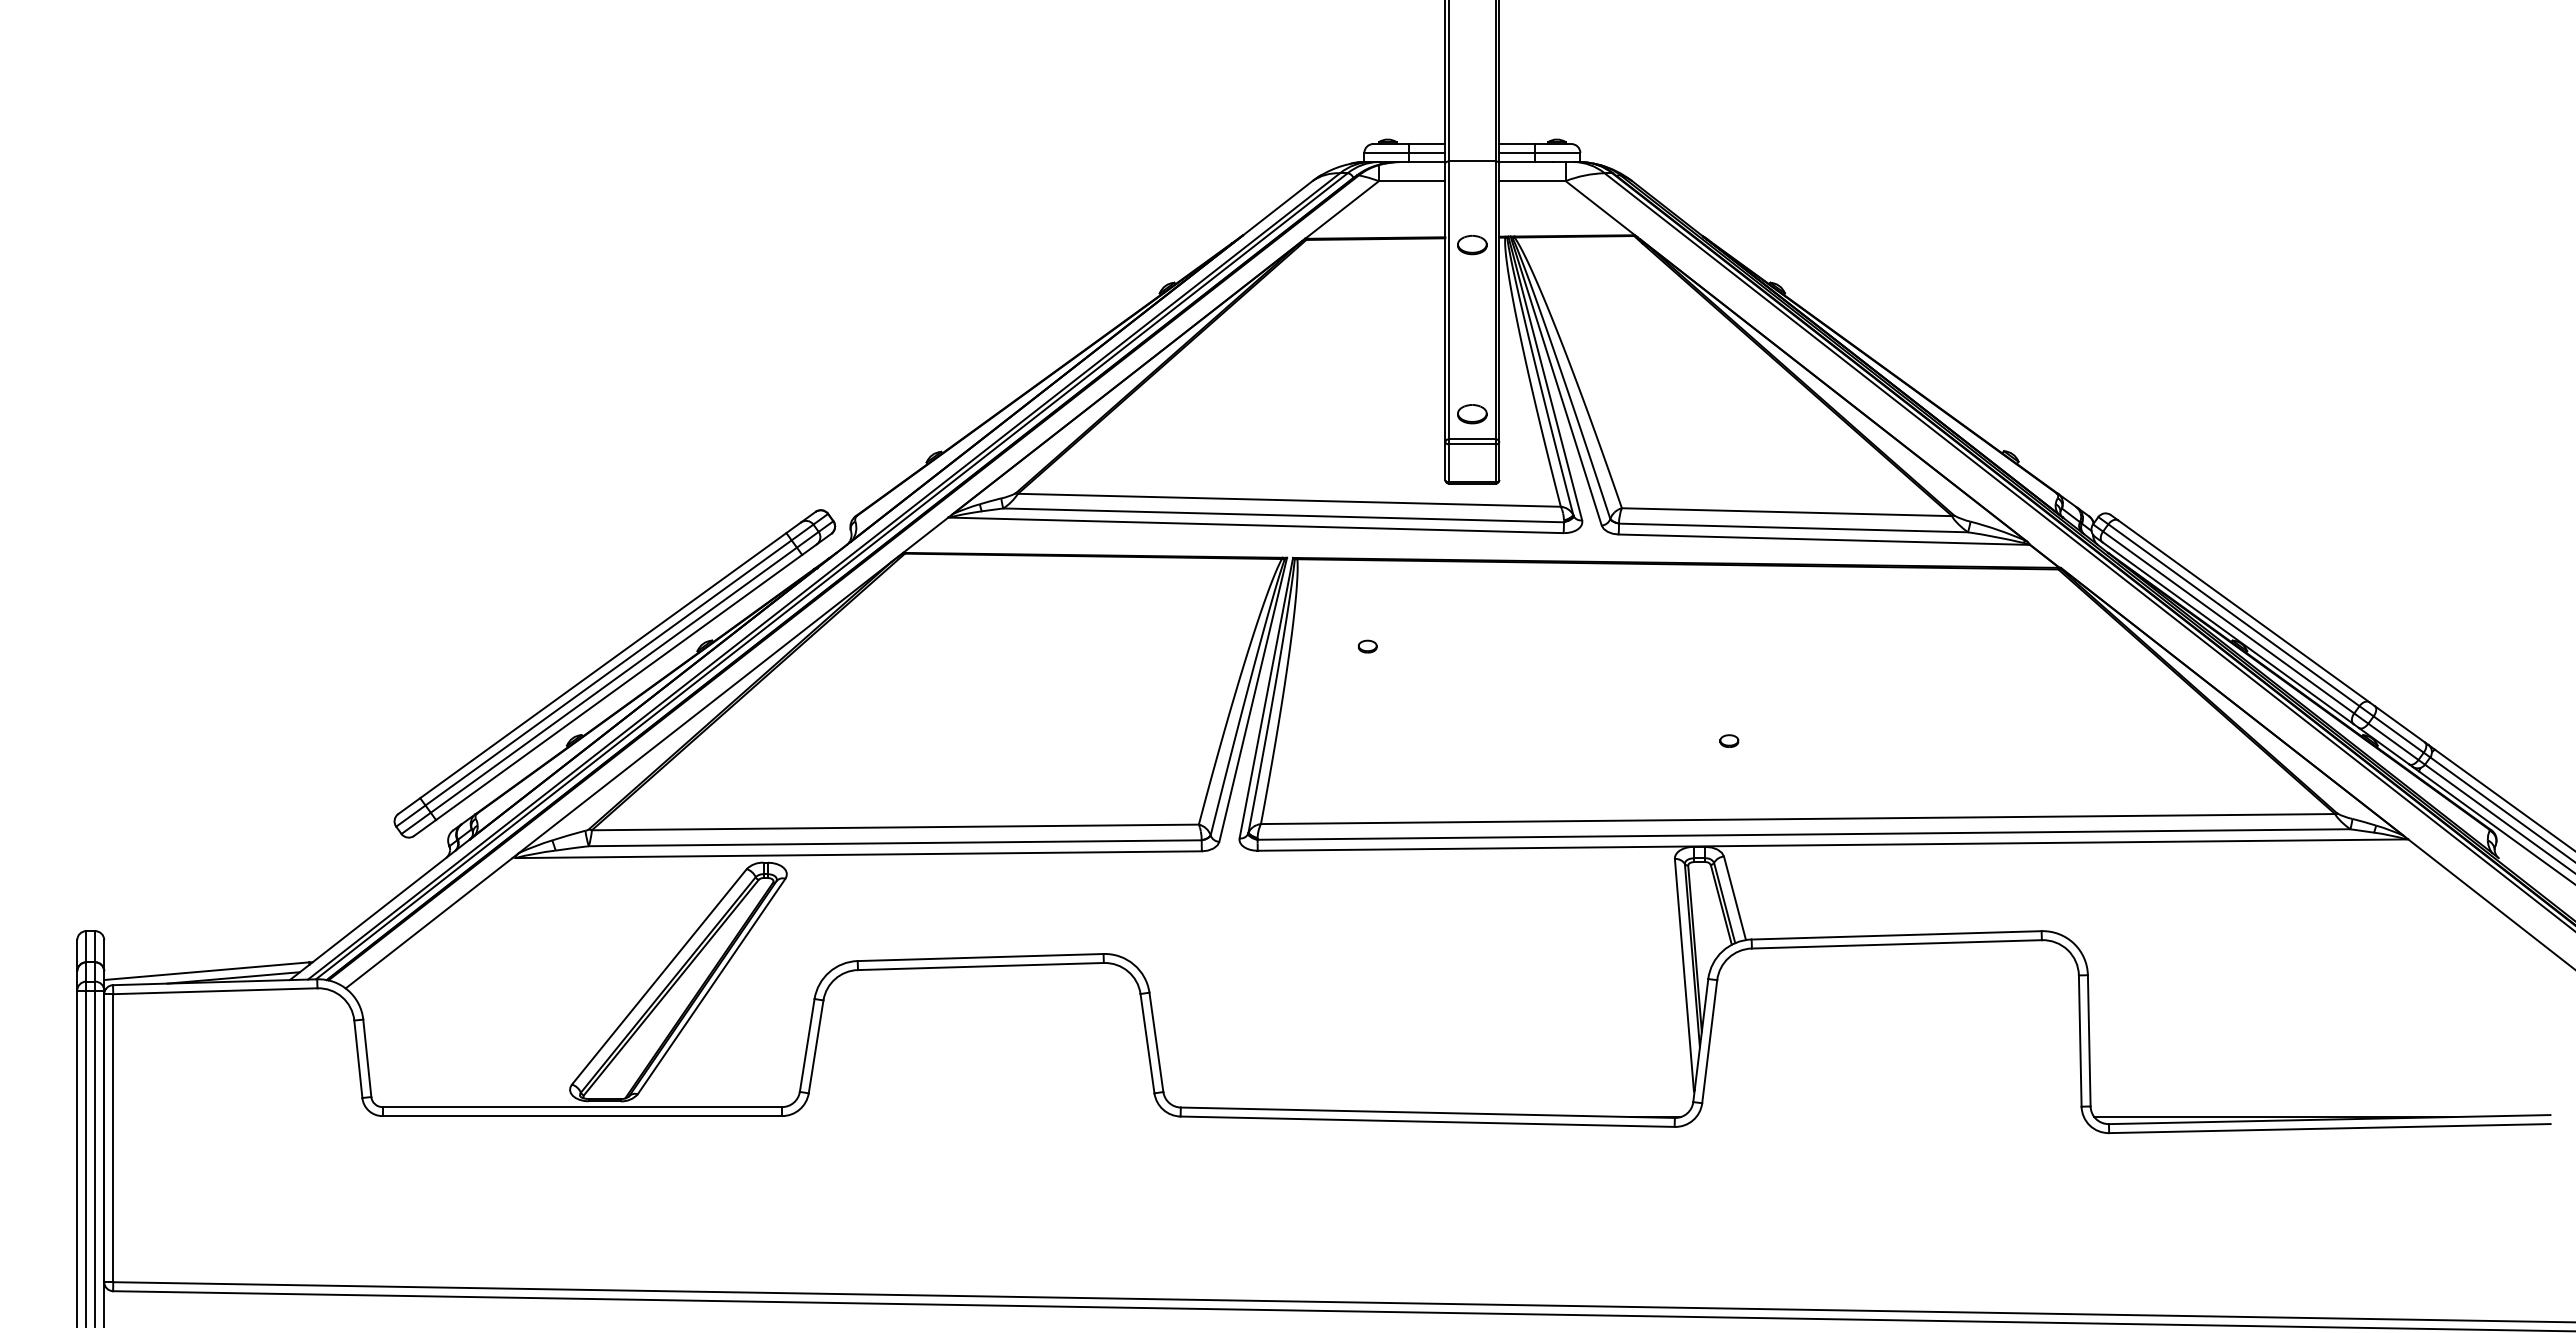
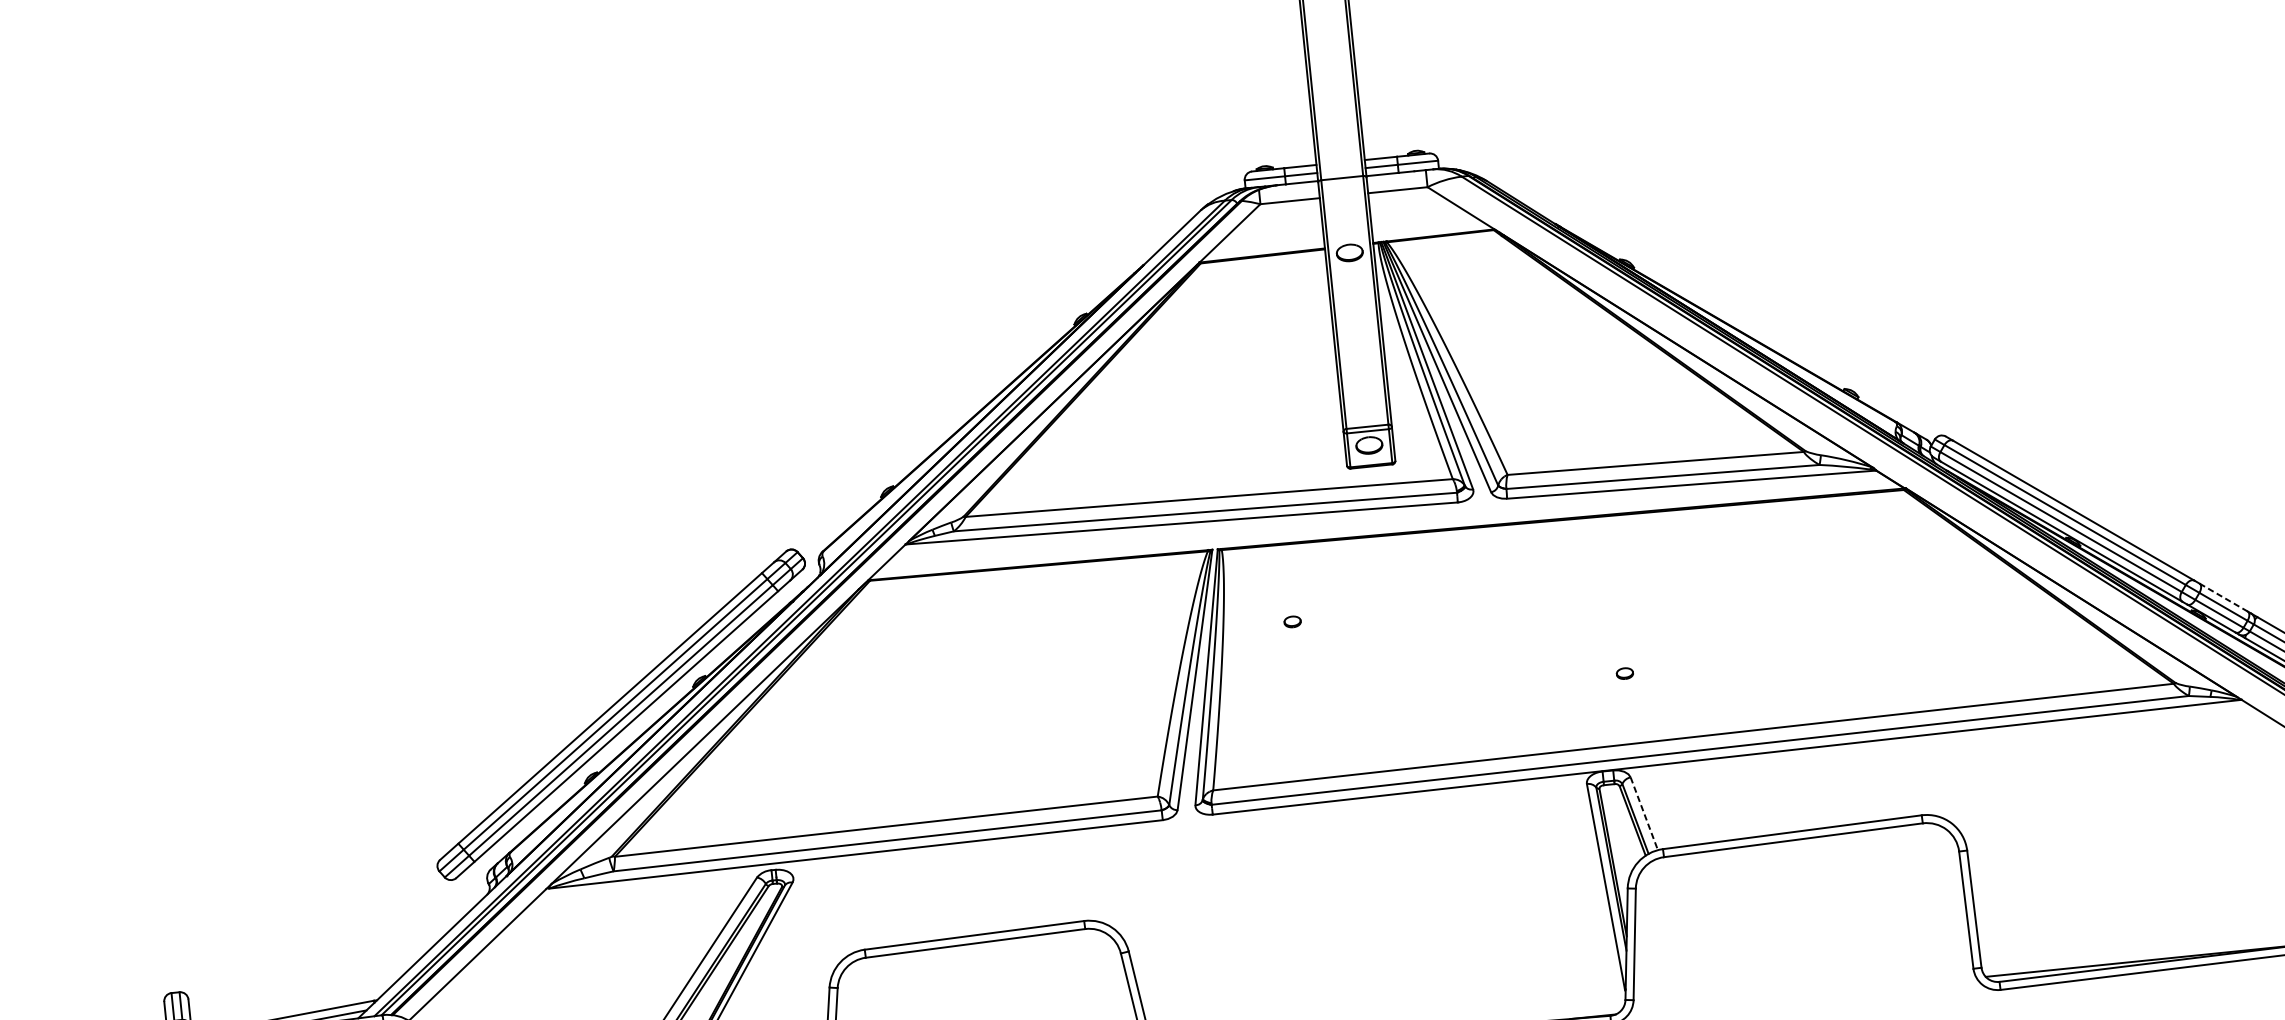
part: (1472, 414) -> (1369, 445), moved
line: (2399, 724) -> (2223, 597), solid -> dashed
line: (1735, 898) -> (1644, 813), solid -> dashed

